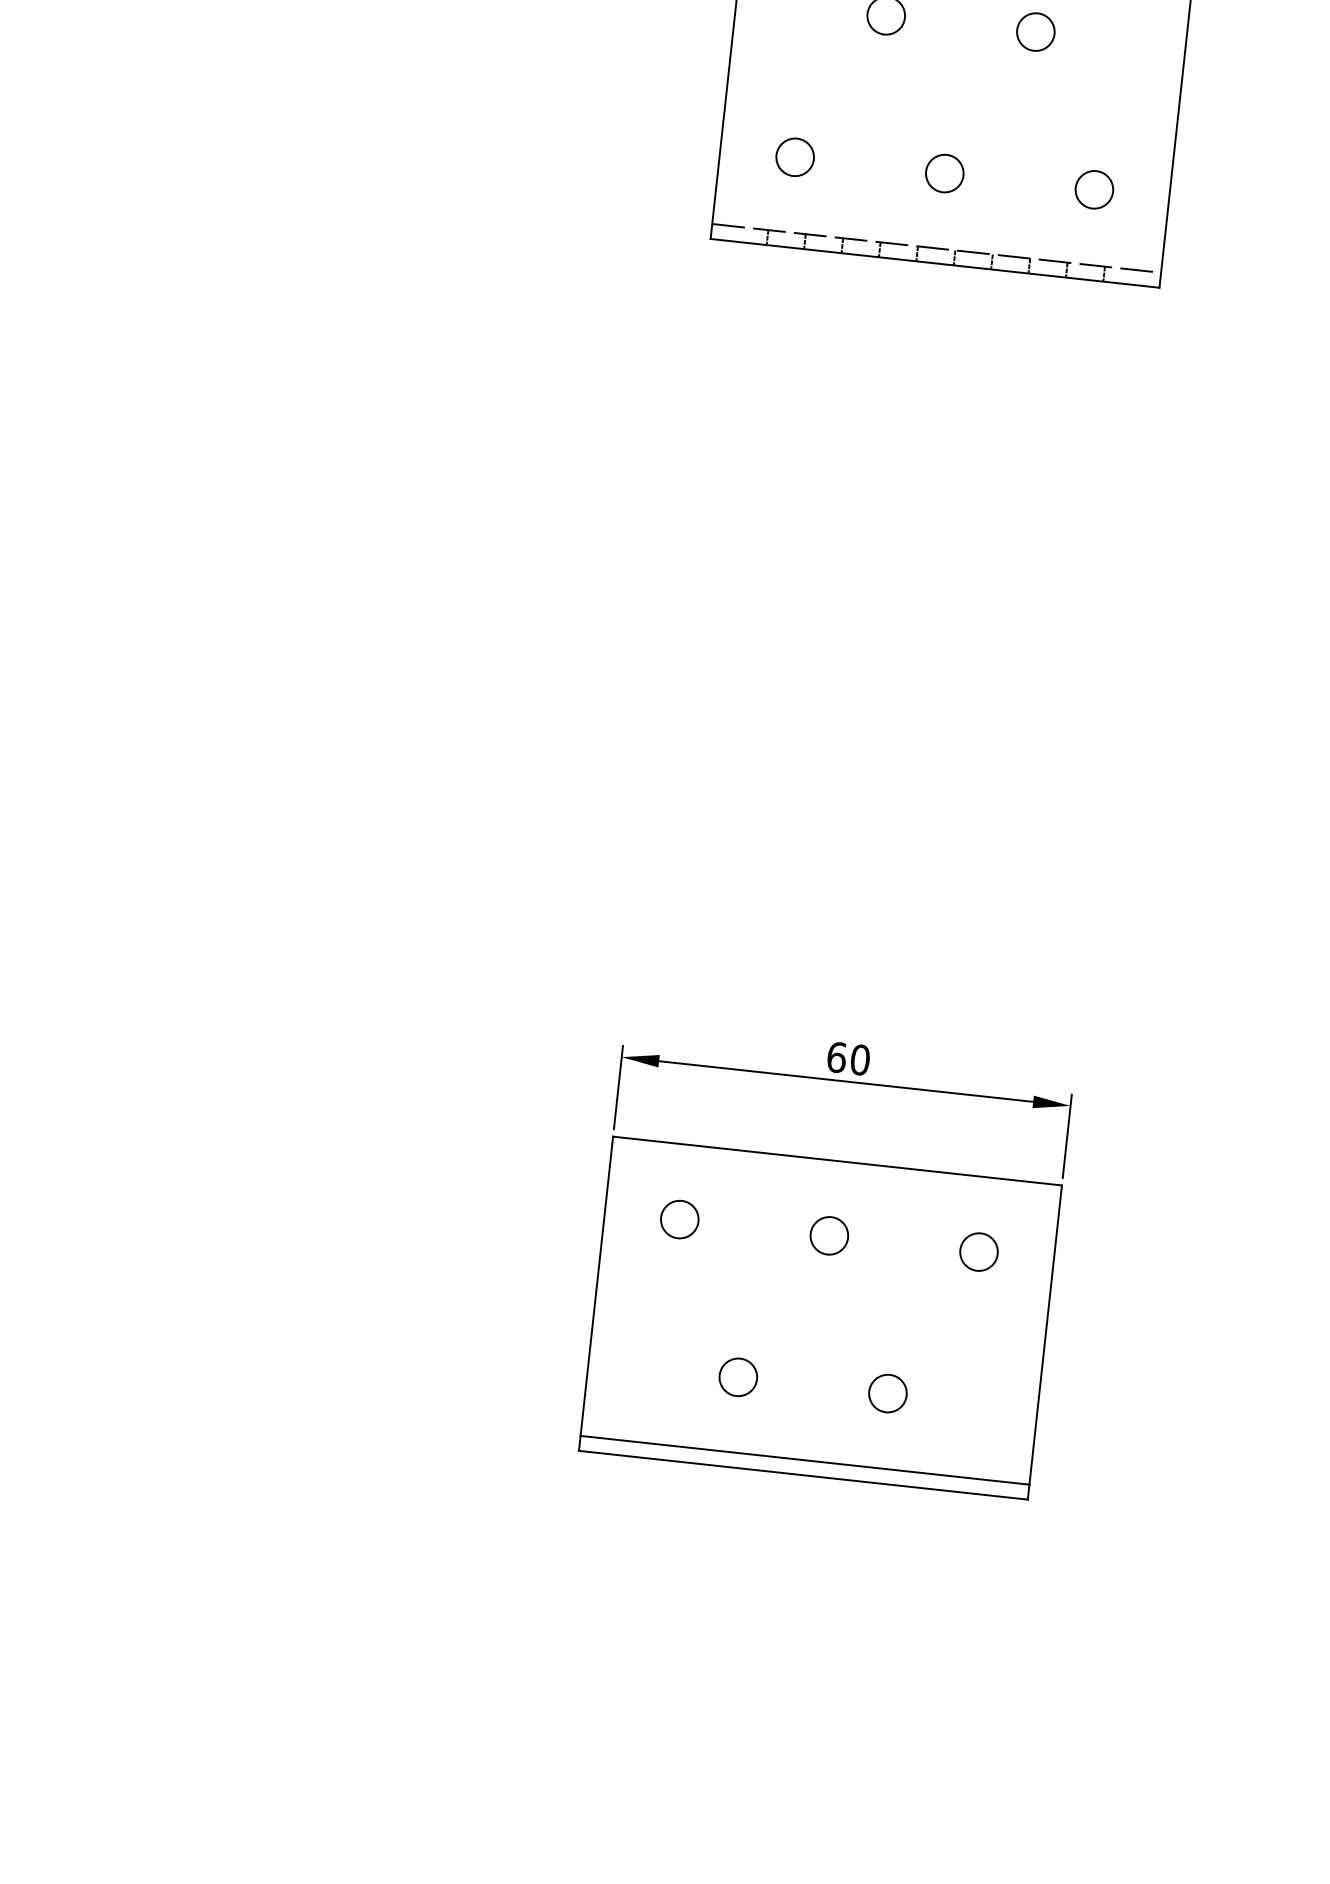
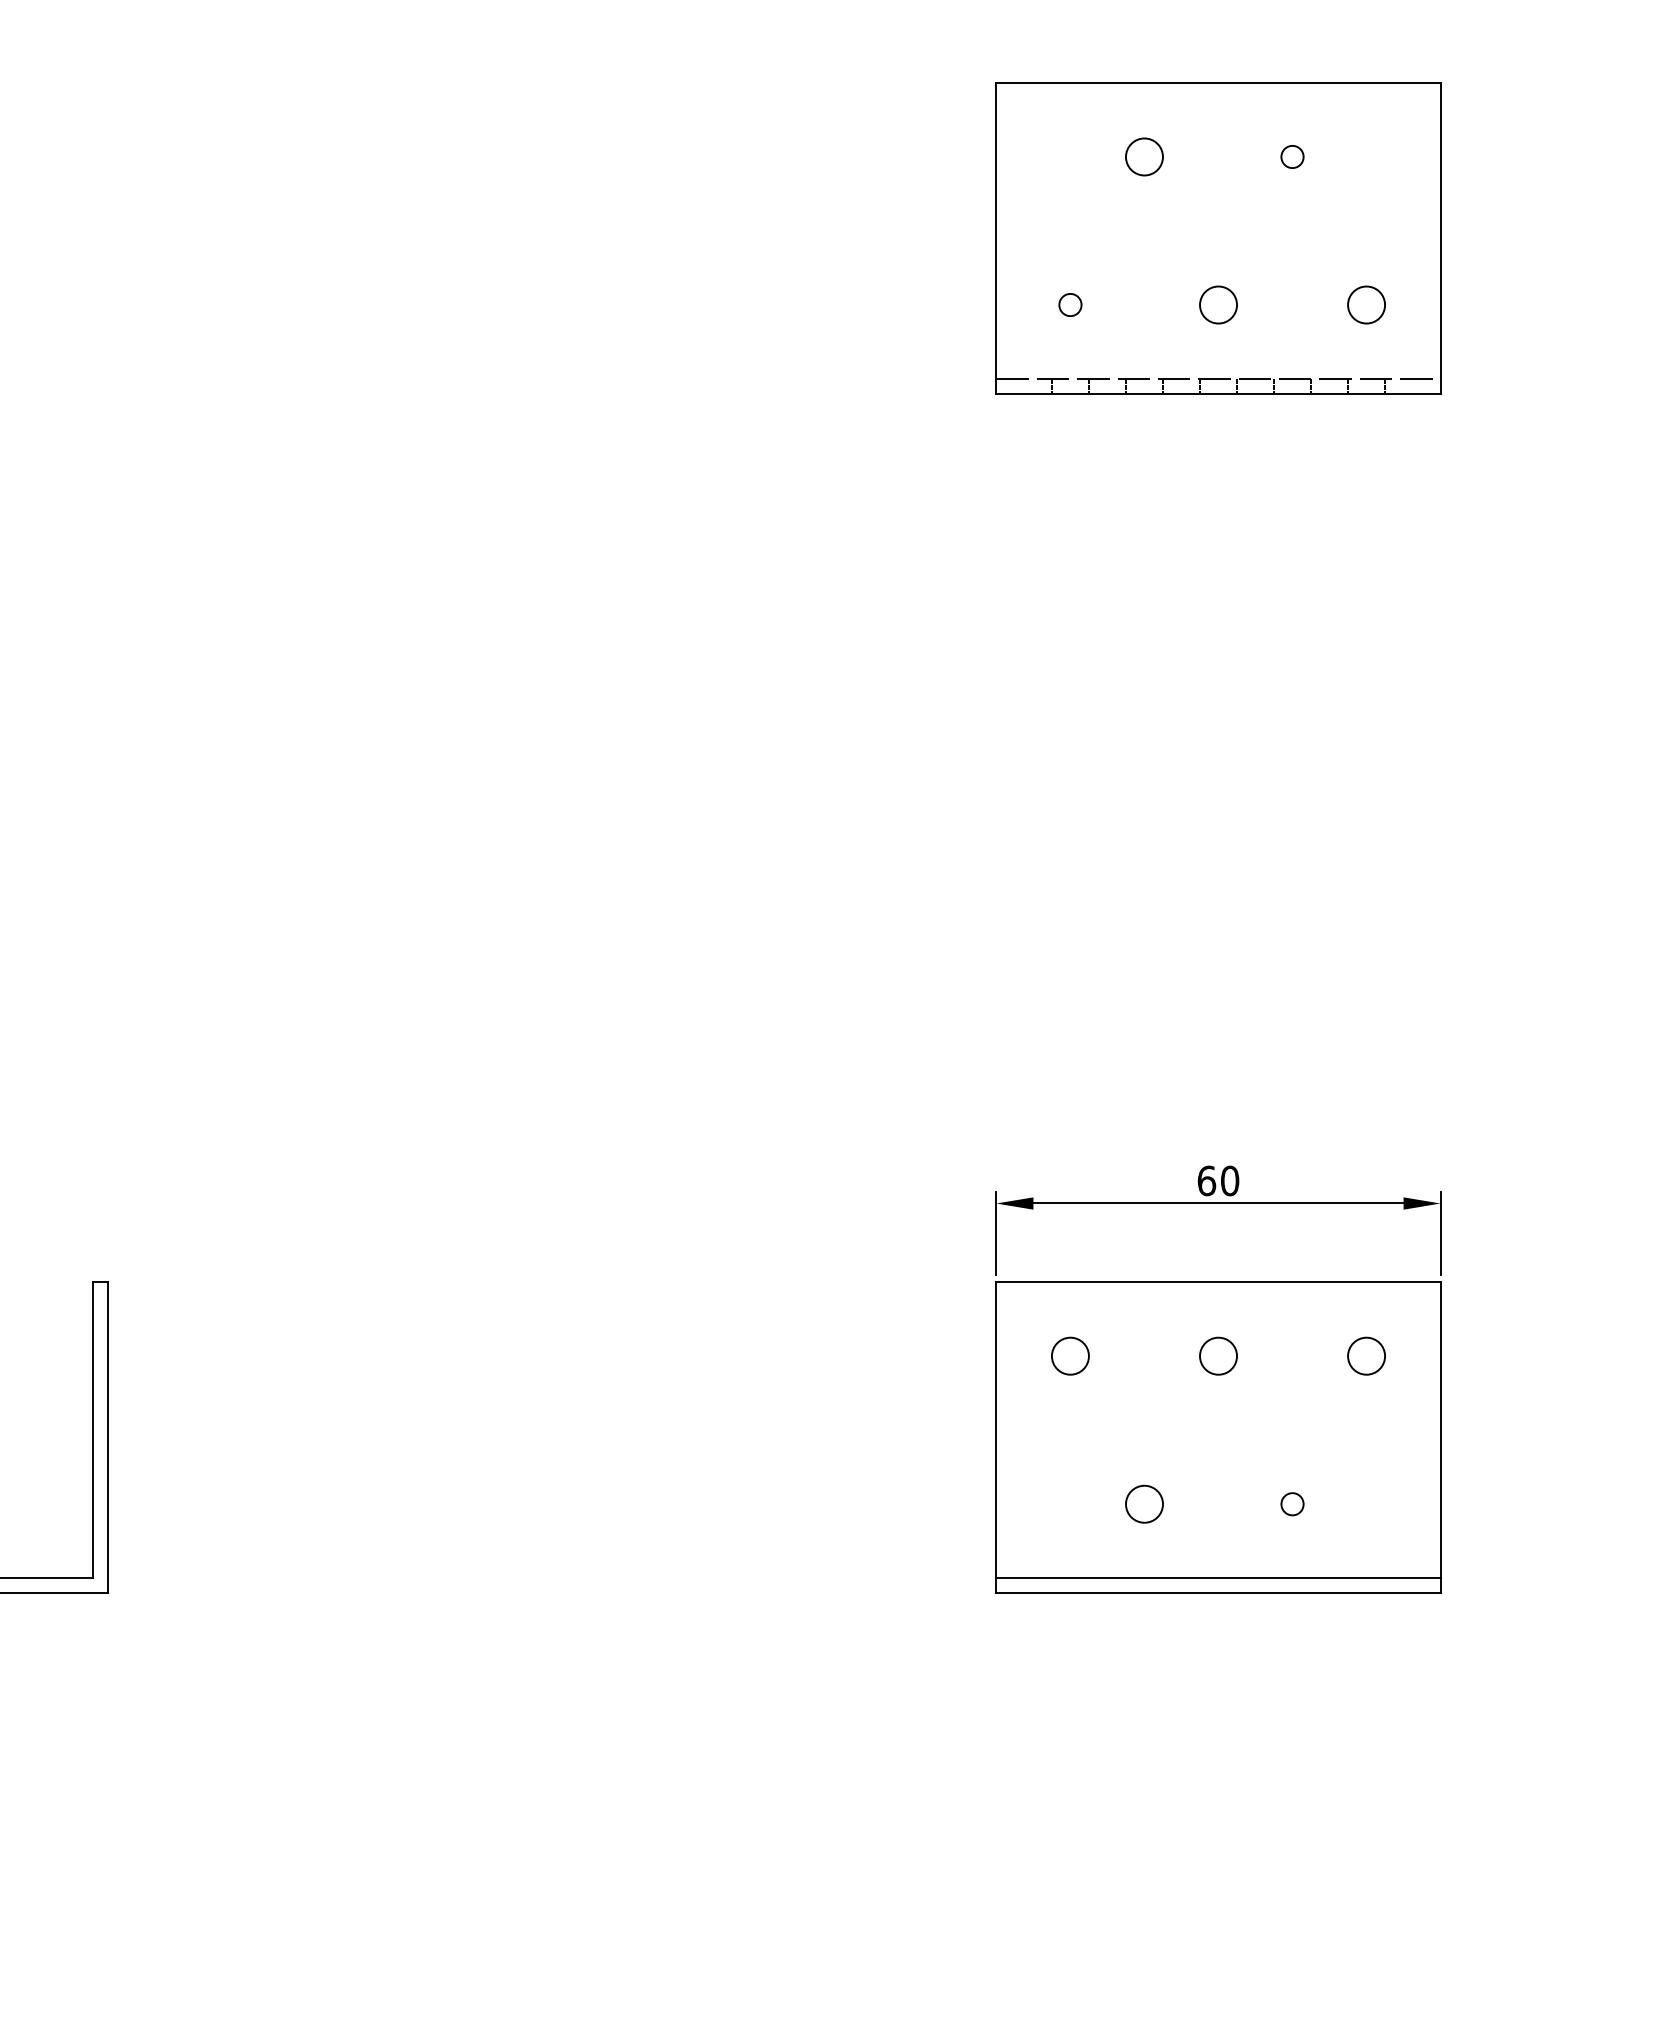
circle: (1035, 31) -> (1292, 156), size x0.6
circle: (794, 156) -> (1069, 304), size x0.6
circle: (888, 1392) -> (1292, 1503), size x0.6

